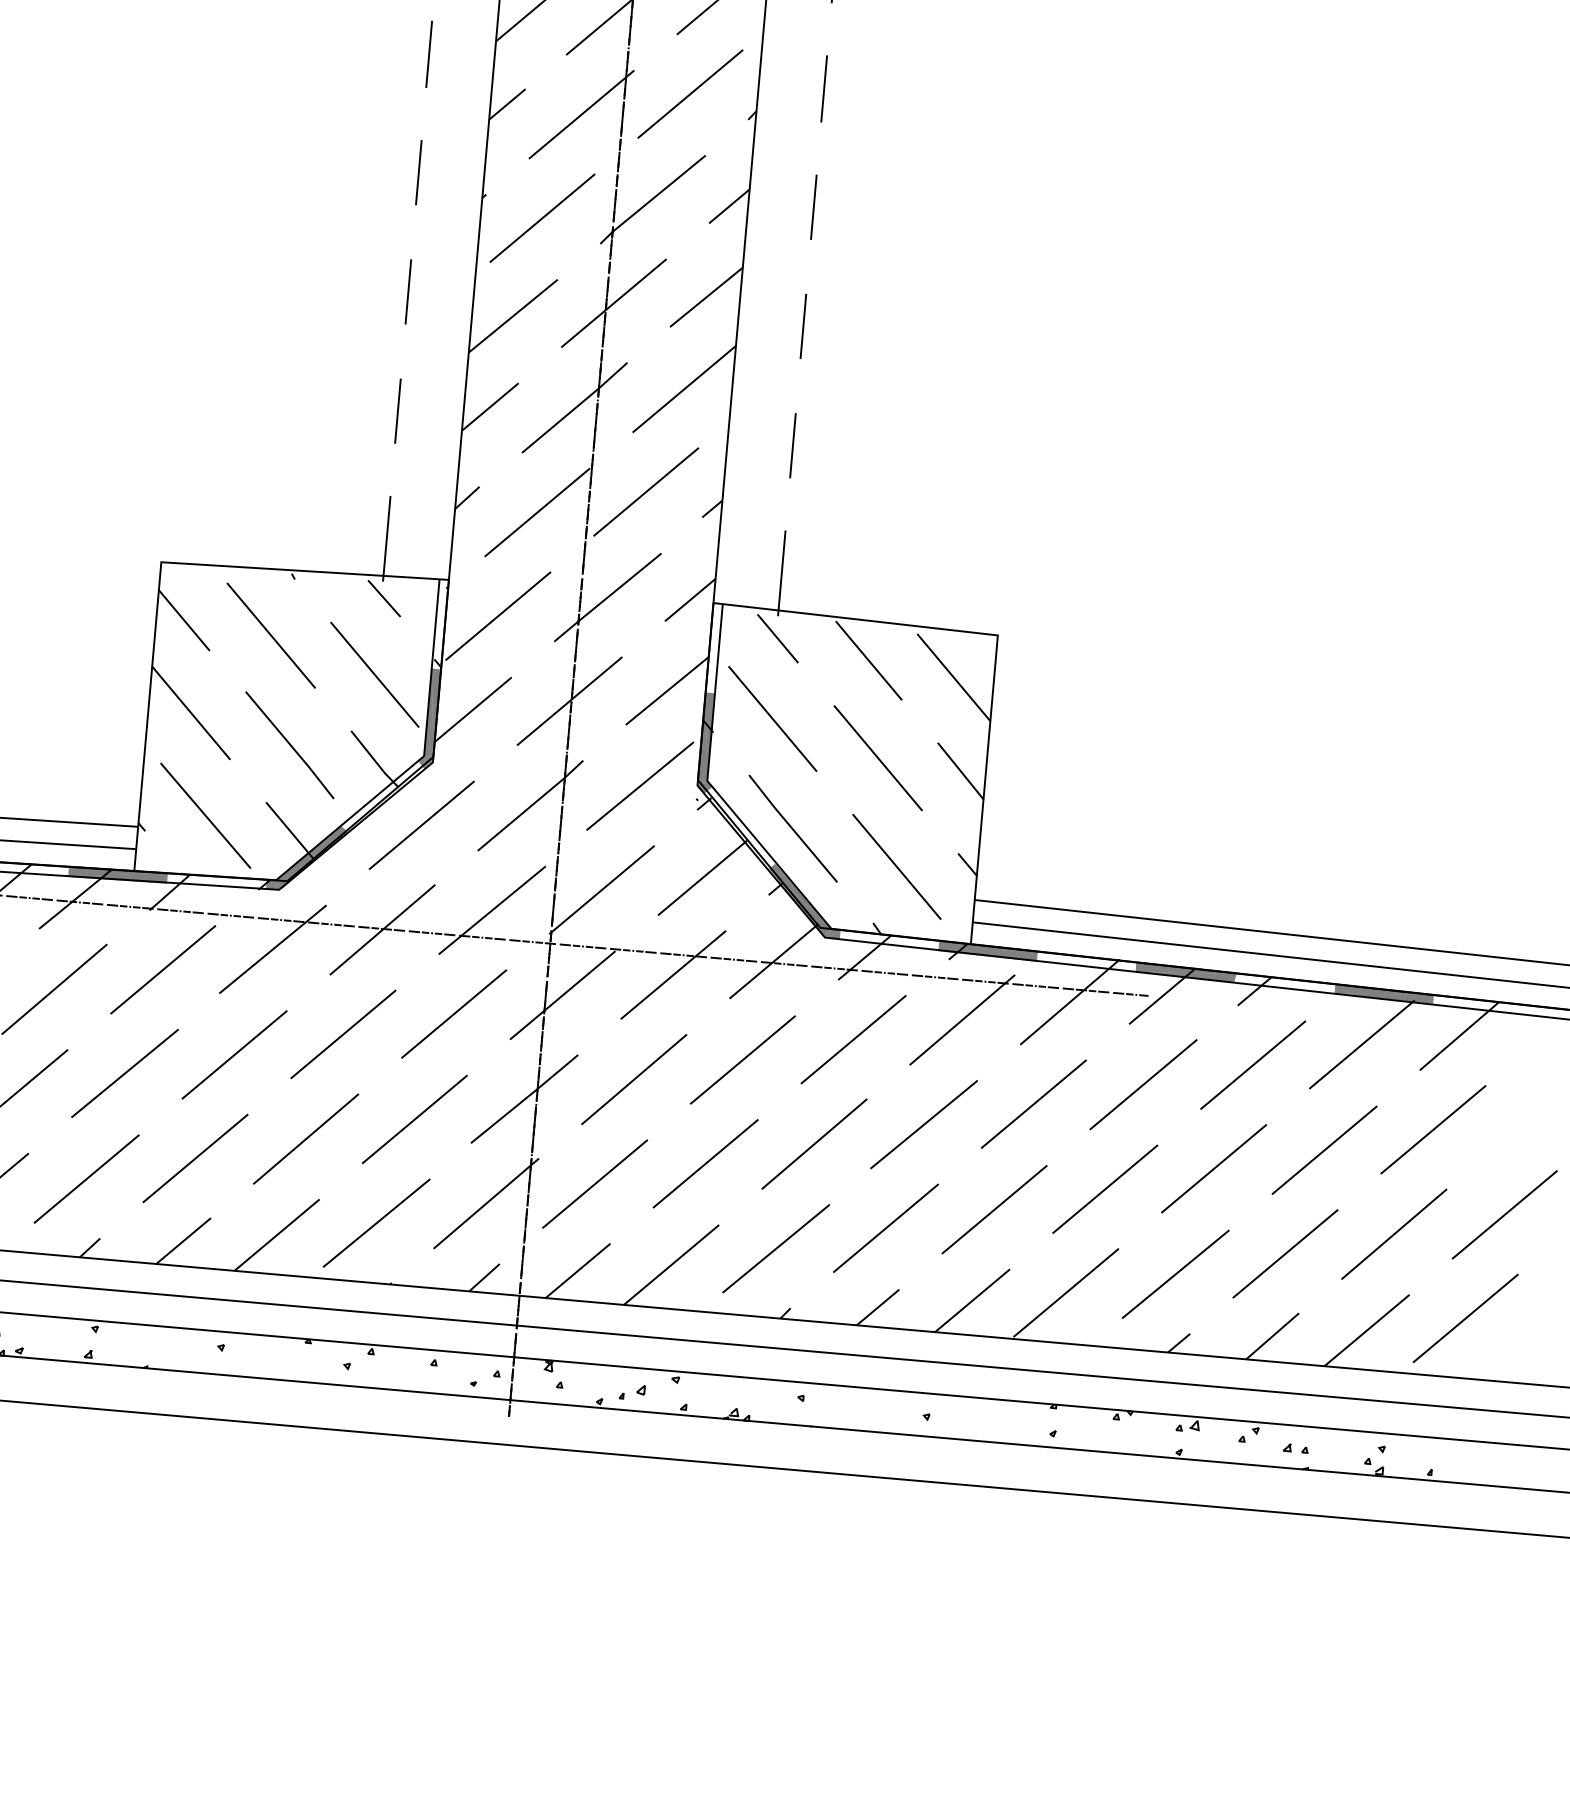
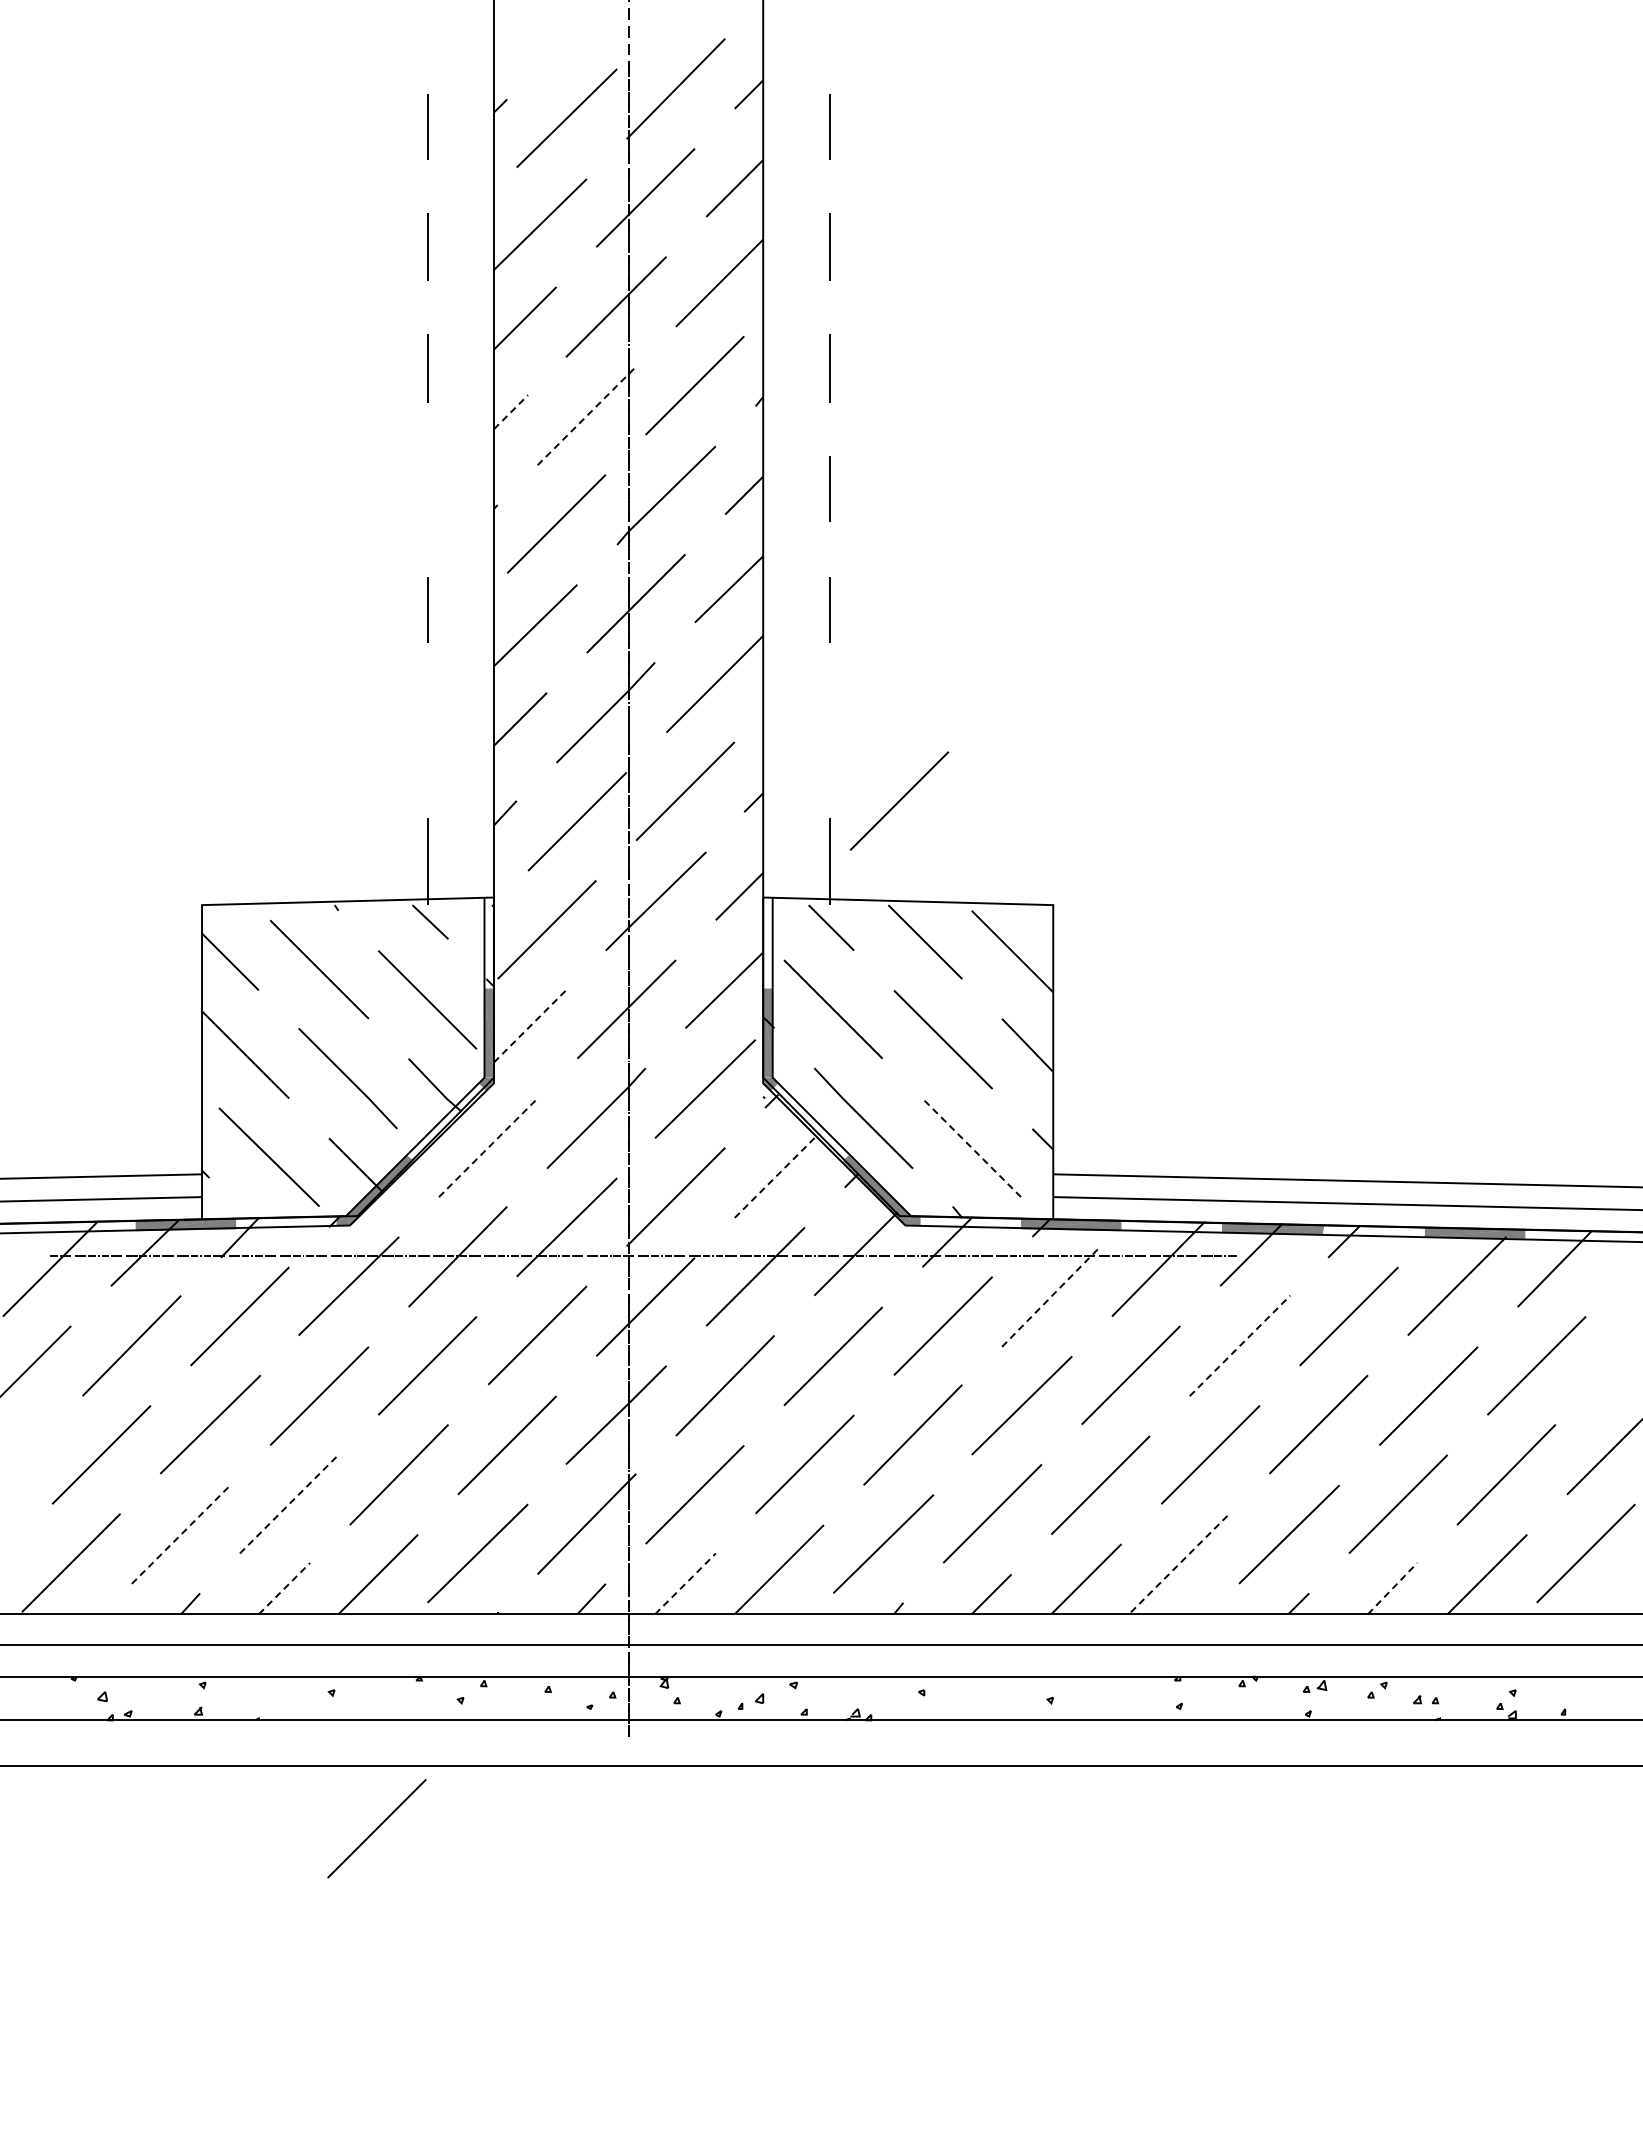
line: (507, 103) -> (511, 411), solid -> dashed
line: (582, 114) -> (587, 415), solid -> dashed
line: (418, 172) -> (427, 488), removed
line: (397, 411) -> (427, 731), removed
line: (792, 445) -> (829, 731), removed
line: (855, 519) -> (899, 800), added
line: (473, 709) -> (530, 1026), solid -> dashed
line: (420, 825) -> (487, 1148), solid -> dashed
line: (896, 866) -> (971, 1147), solid -> dashed
line: (702, 877) -> (776, 1175), solid -> dashed
line: (962, 1019) -> (1051, 1296), solid -> dashed
line: (1144, 1084) -> (1240, 1345), solid -> dashed
line: (195, 1158) -> (289, 1504), solid -> dashed
line: (87, 1179) -> (181, 1534), solid -> dashed
line: (183, 1240) -> (284, 1588), solid -> dashed
line: (578, 1270) -> (685, 1583), solid -> dashed
line: (1066, 1293) -> (1180, 1563), solid -> dashed
line: (1272, 1336) -> (1392, 1588), solid -> dashed
line: (253, 1484) -> (376, 1828), added

